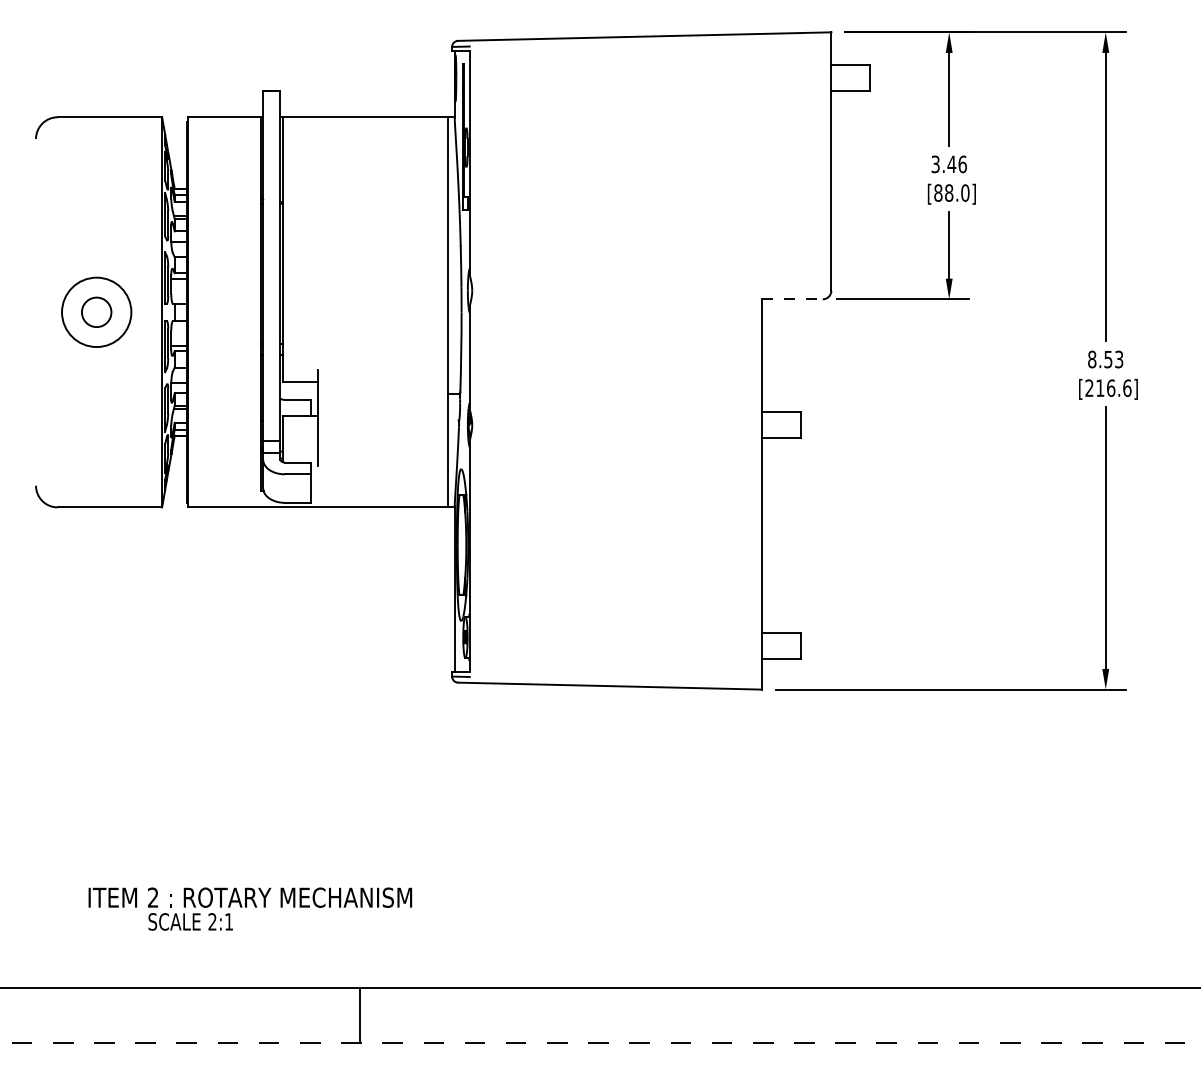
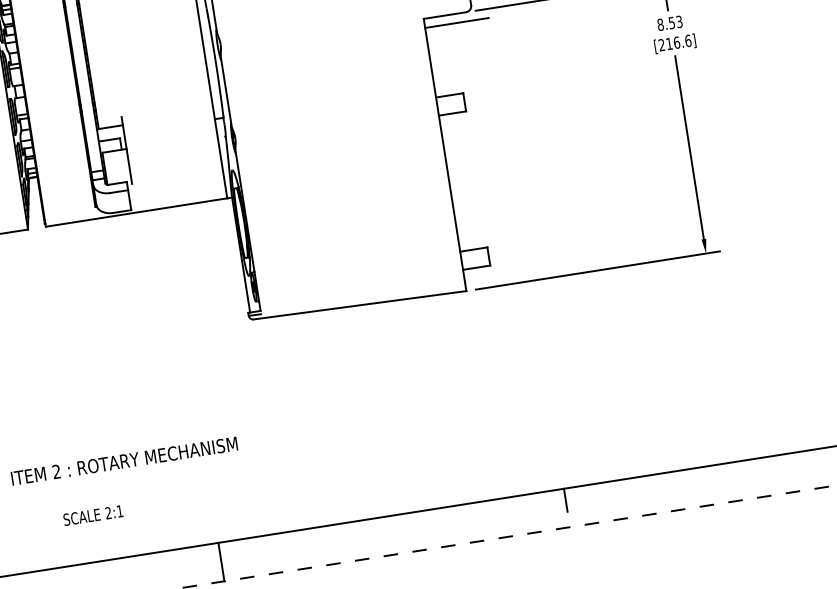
line: (792, 299) -> (445, 15), dashed -> solid
line: (807, 312) -> (456, 23), added
text: (250, 897) -> (124, 461), moved
line: (855, 1003) -> (565, 499), added

